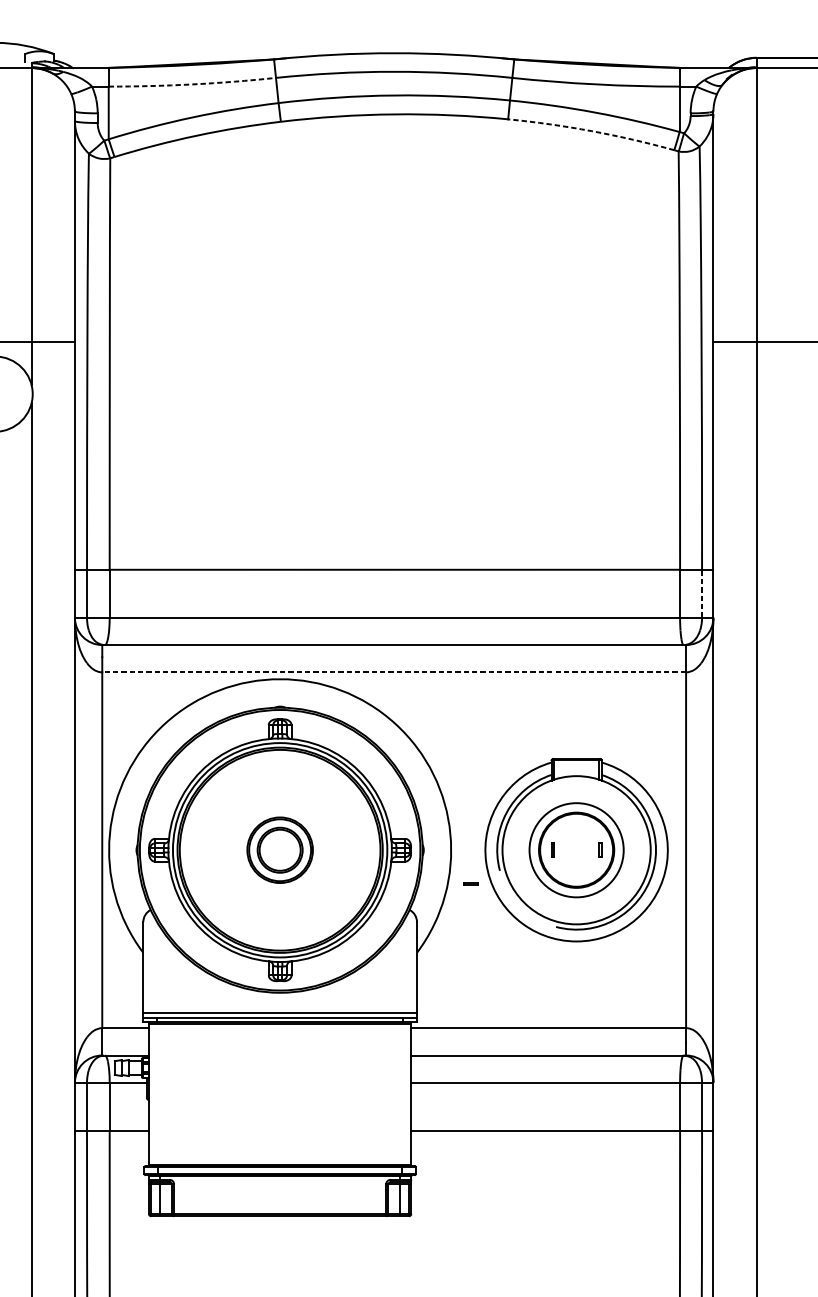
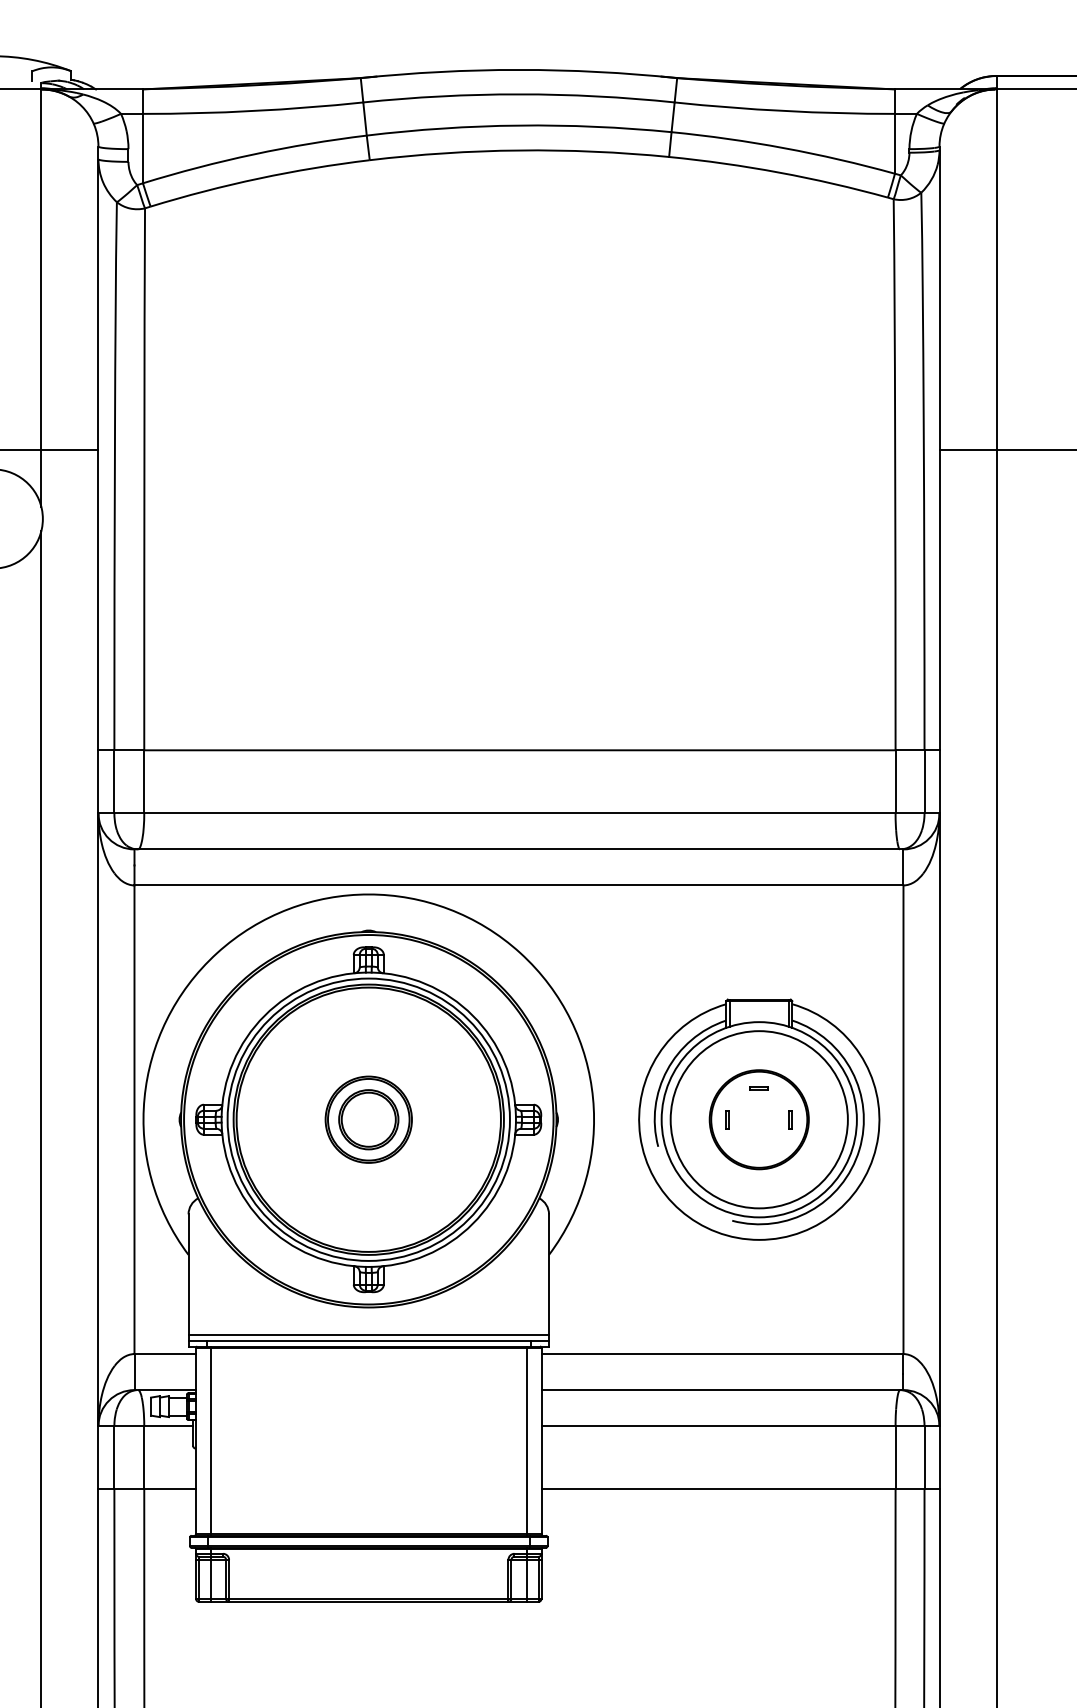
arc: (192, 84) -> (253, 111), dashed -> solid
arc: (591, 131) -> (779, 172), dashed -> solid
line: (702, 593) -> (924, 781), dashed -> solid
line: (393, 672) -> (518, 885), dashed -> solid
circle: (576, 850) -> (758, 1119), size x1.43
line: (470, 883) -> (758, 1087), moved
line: (160, 1093) -> (211, 1440), added
line: (399, 1093) -> (526, 1440), added

